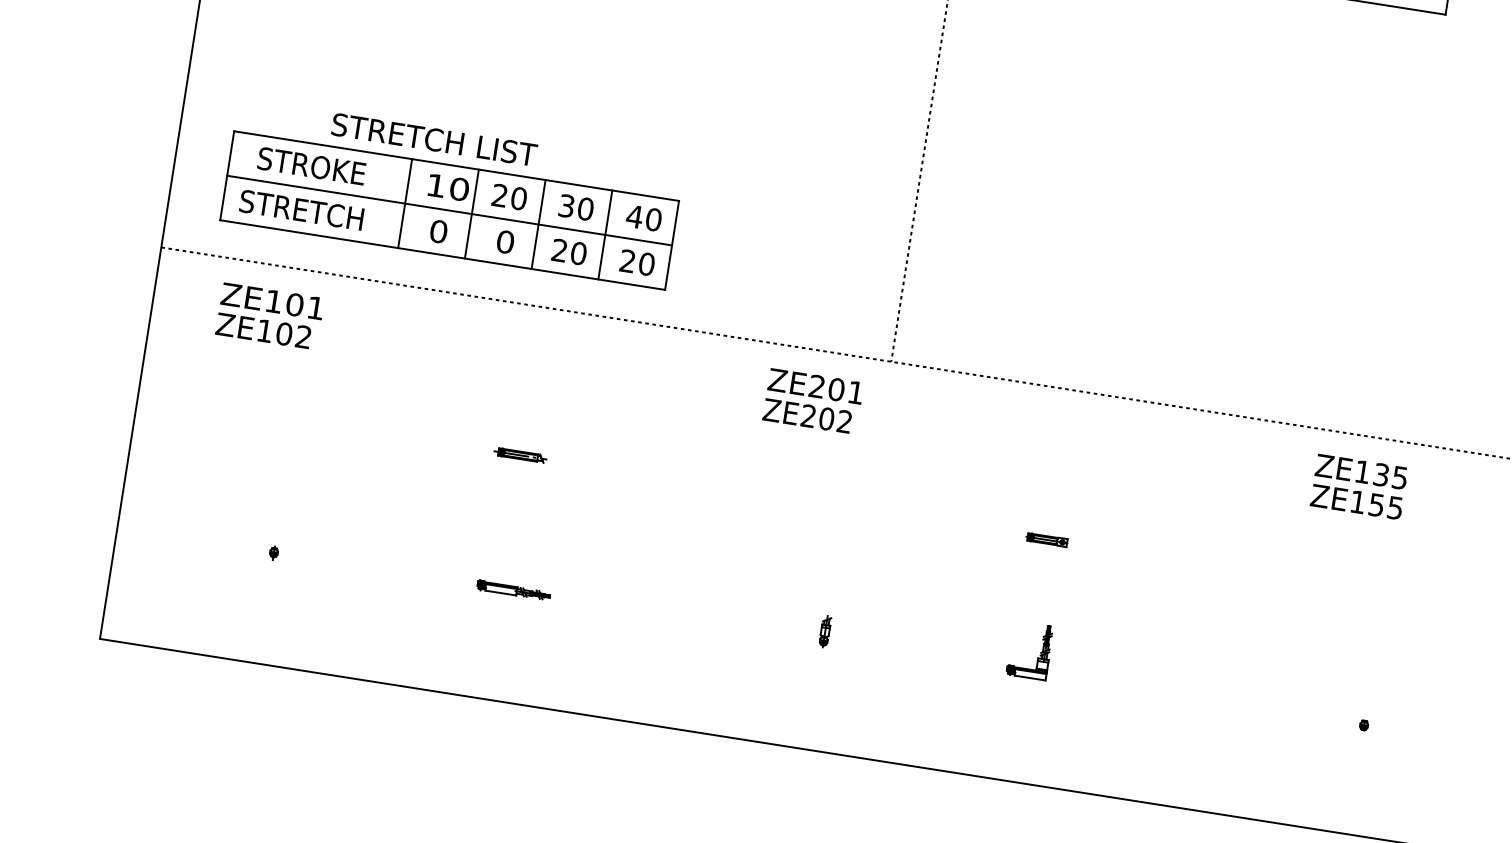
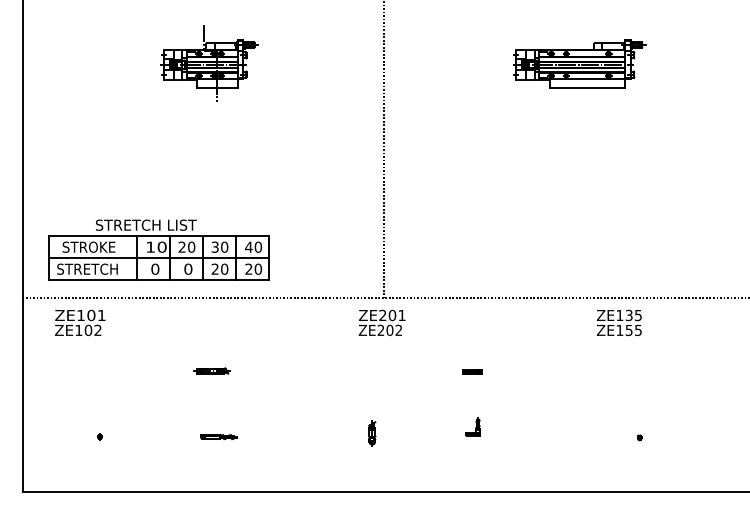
text: (812, 400) -> (381, 322), moved
part: (519, 455) -> (211, 371), size x1.4
part: (825, 630) -> (372, 432), size x1.6
part: (1029, 649) -> (472, 426), size x0.7

